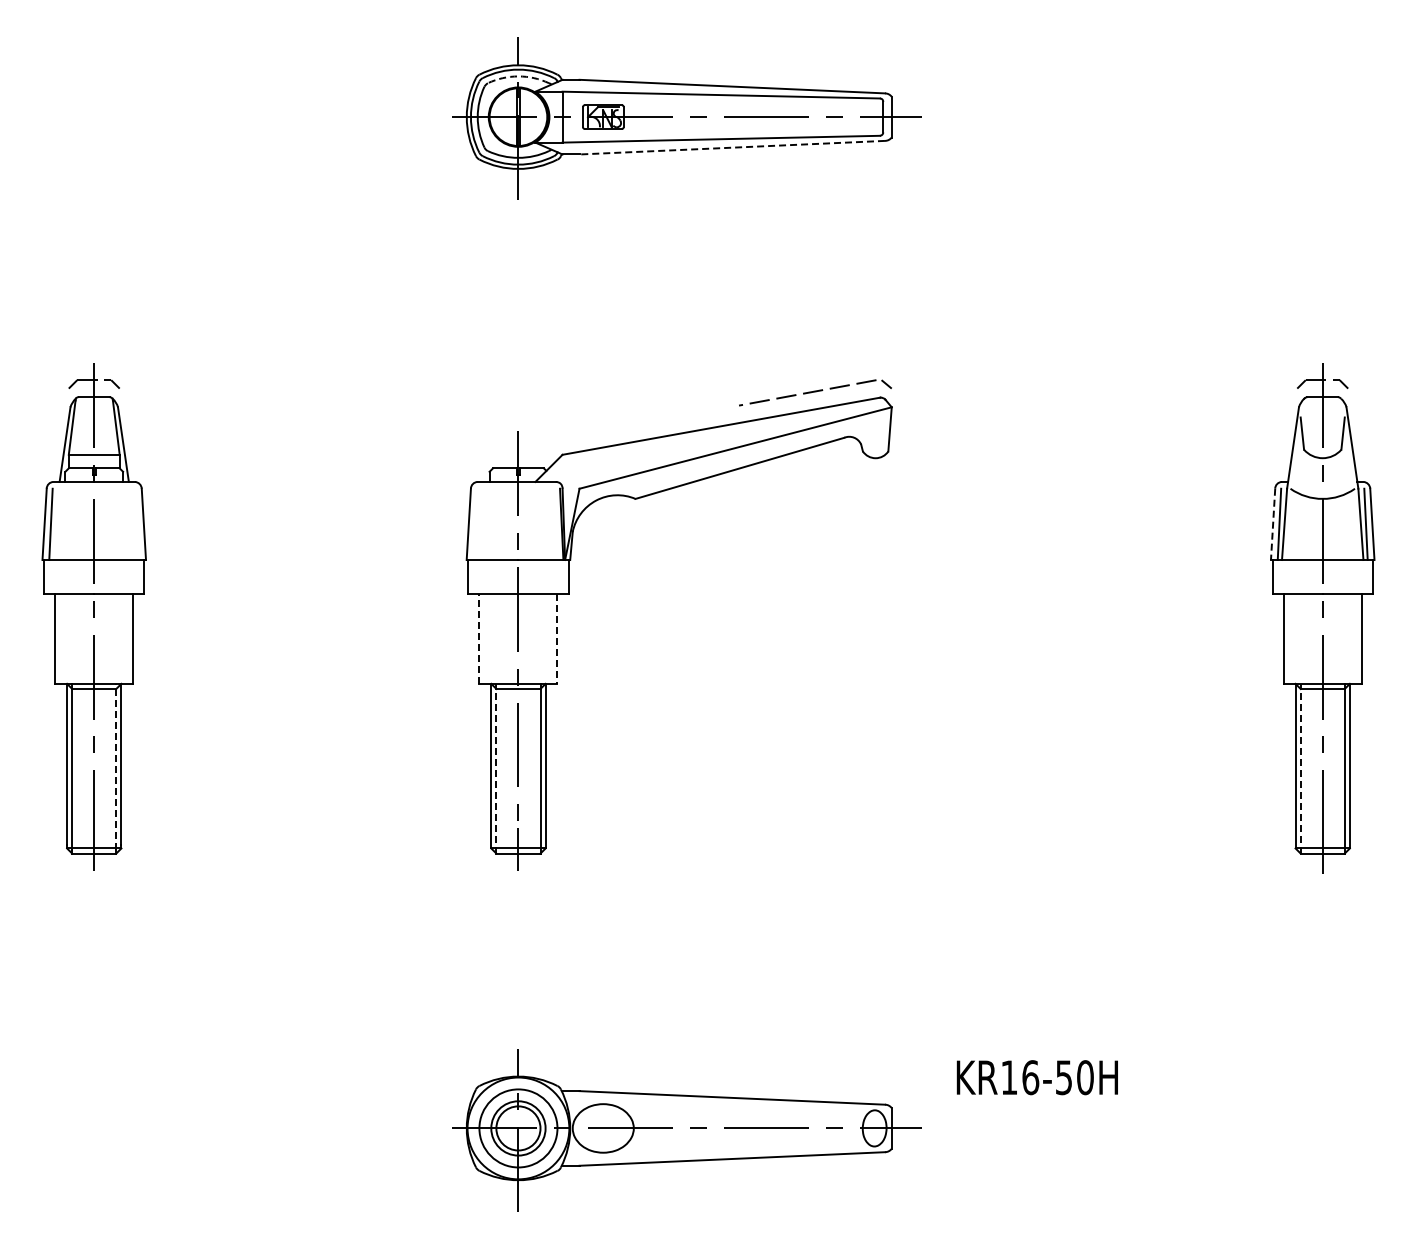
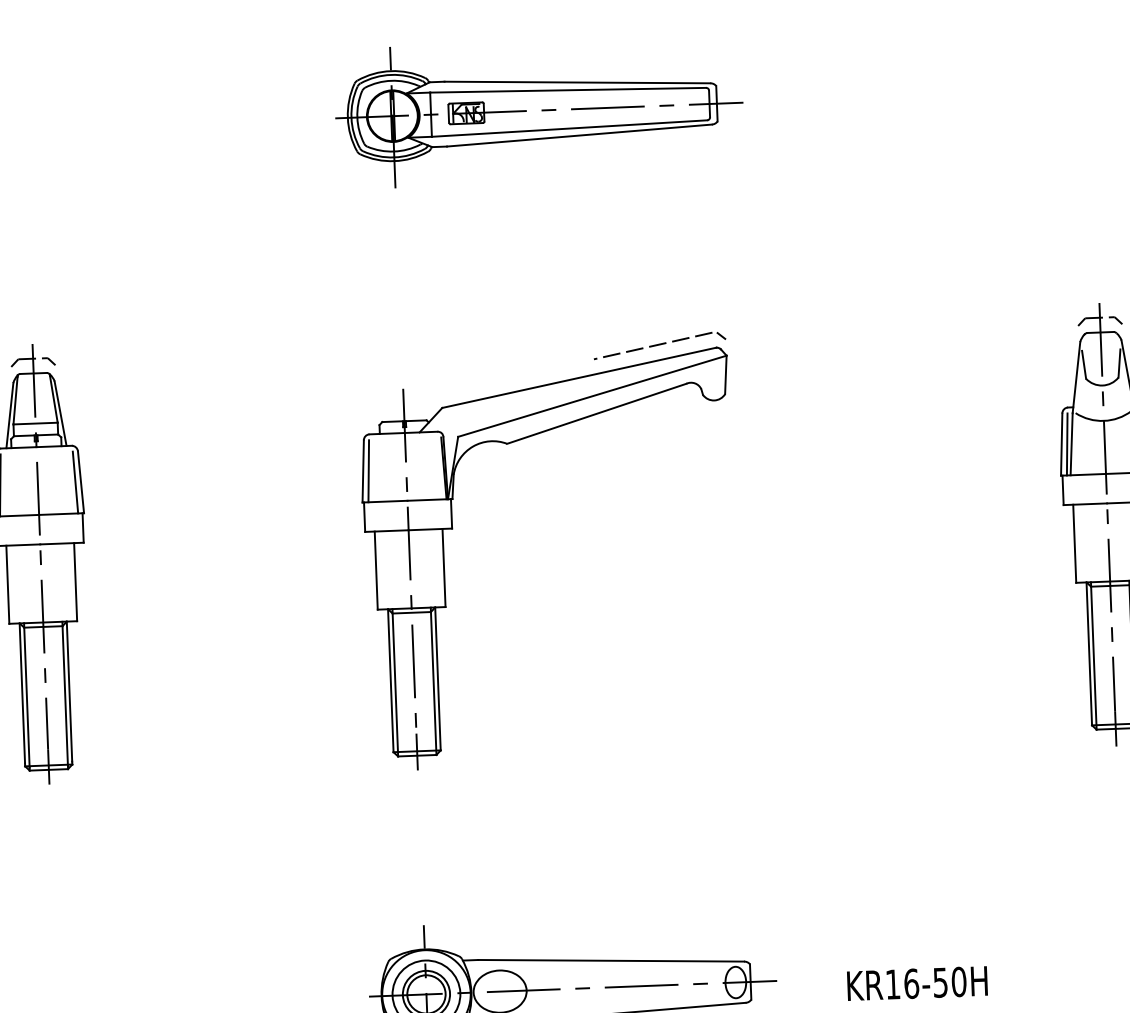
arc: (518, 76) -> (391, 80), dashed -> solid
line: (732, 147) -> (579, 135), dashed -> solid
line: (137, 524) -> (75, 482), added
line: (474, 524) -> (368, 471), added
line: (1273, 524) -> (1062, 444), dashed -> solid
line: (479, 638) -> (376, 570), dashed -> solid
line: (557, 638) -> (444, 567), dashed -> solid
line: (116, 766) -> (65, 693), dashed -> solid
line: (496, 768) -> (395, 682), dashed -> solid
line: (1300, 768) -> (1093, 655), dashed -> solid
text: (1036, 1077) -> (916, 983), moved

